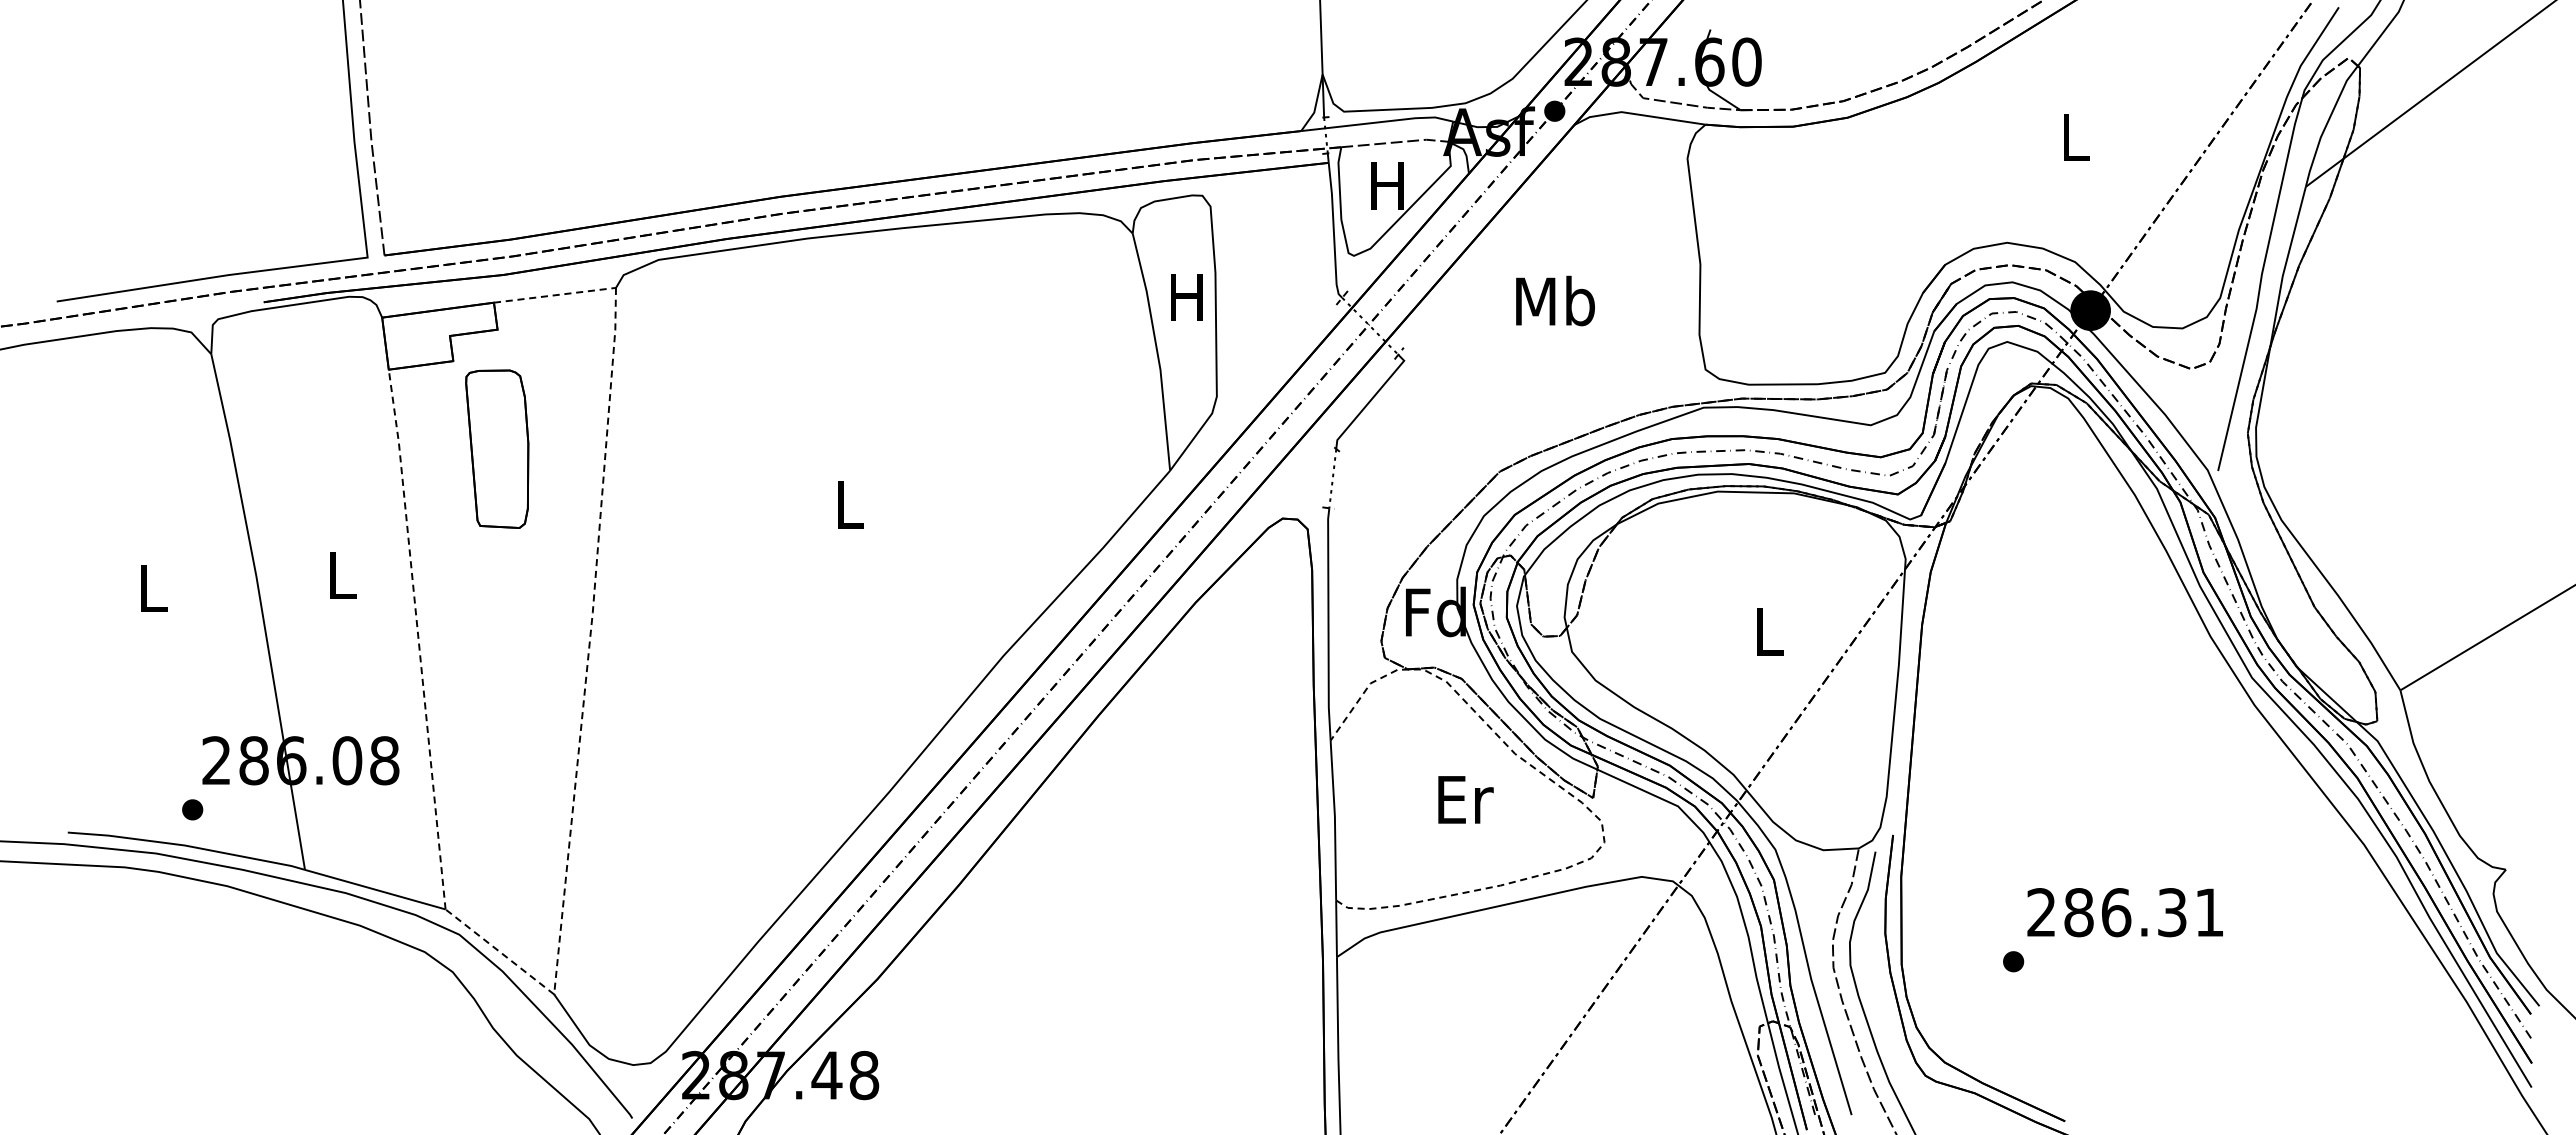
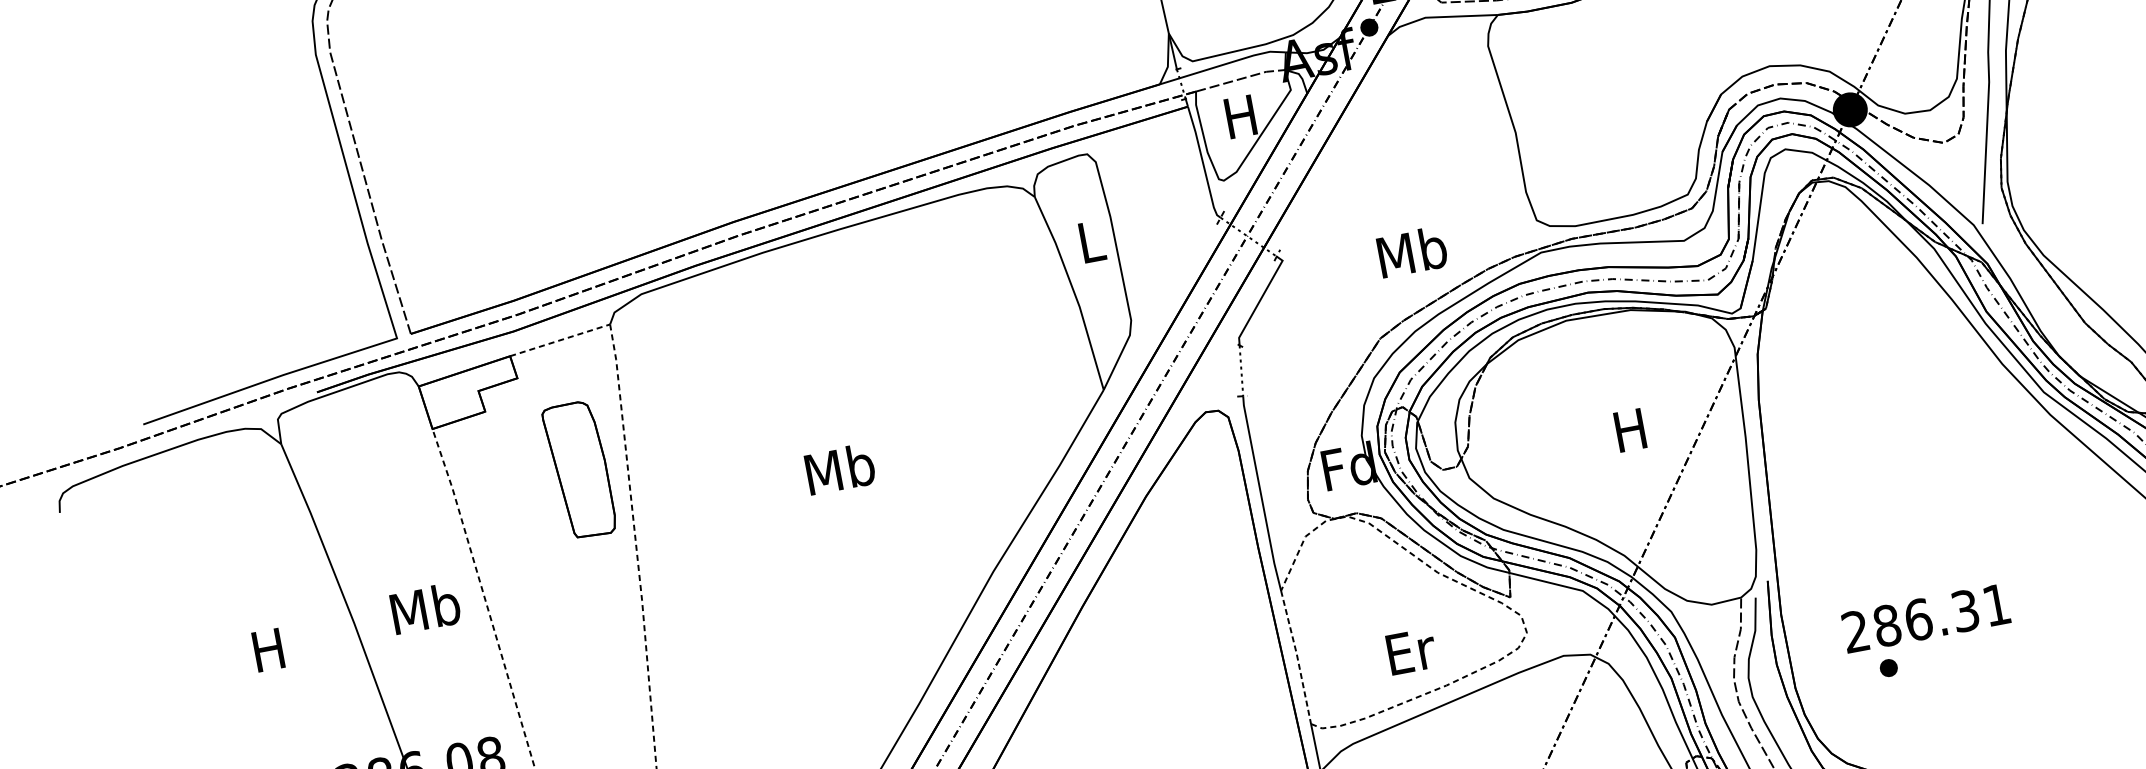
text: (1186, 297) -> (1090, 242), H -> L
text: (1555, 300) -> (1412, 251), moved
part: (497, 448) -> (579, 469), moved
text: (849, 504) -> (840, 469), L -> Mb
text: (341, 574) -> (425, 608), L -> Mb
text: (151, 588) -> (268, 650), L -> H
text: (1767, 631) -> (1630, 430), L -> H
text: (1465, 799) -> (1411, 651), moved
line: (1334, 820) -> (1297, 657), solid -> dashed
text: (2124, 912) -> (1925, 618), moved

